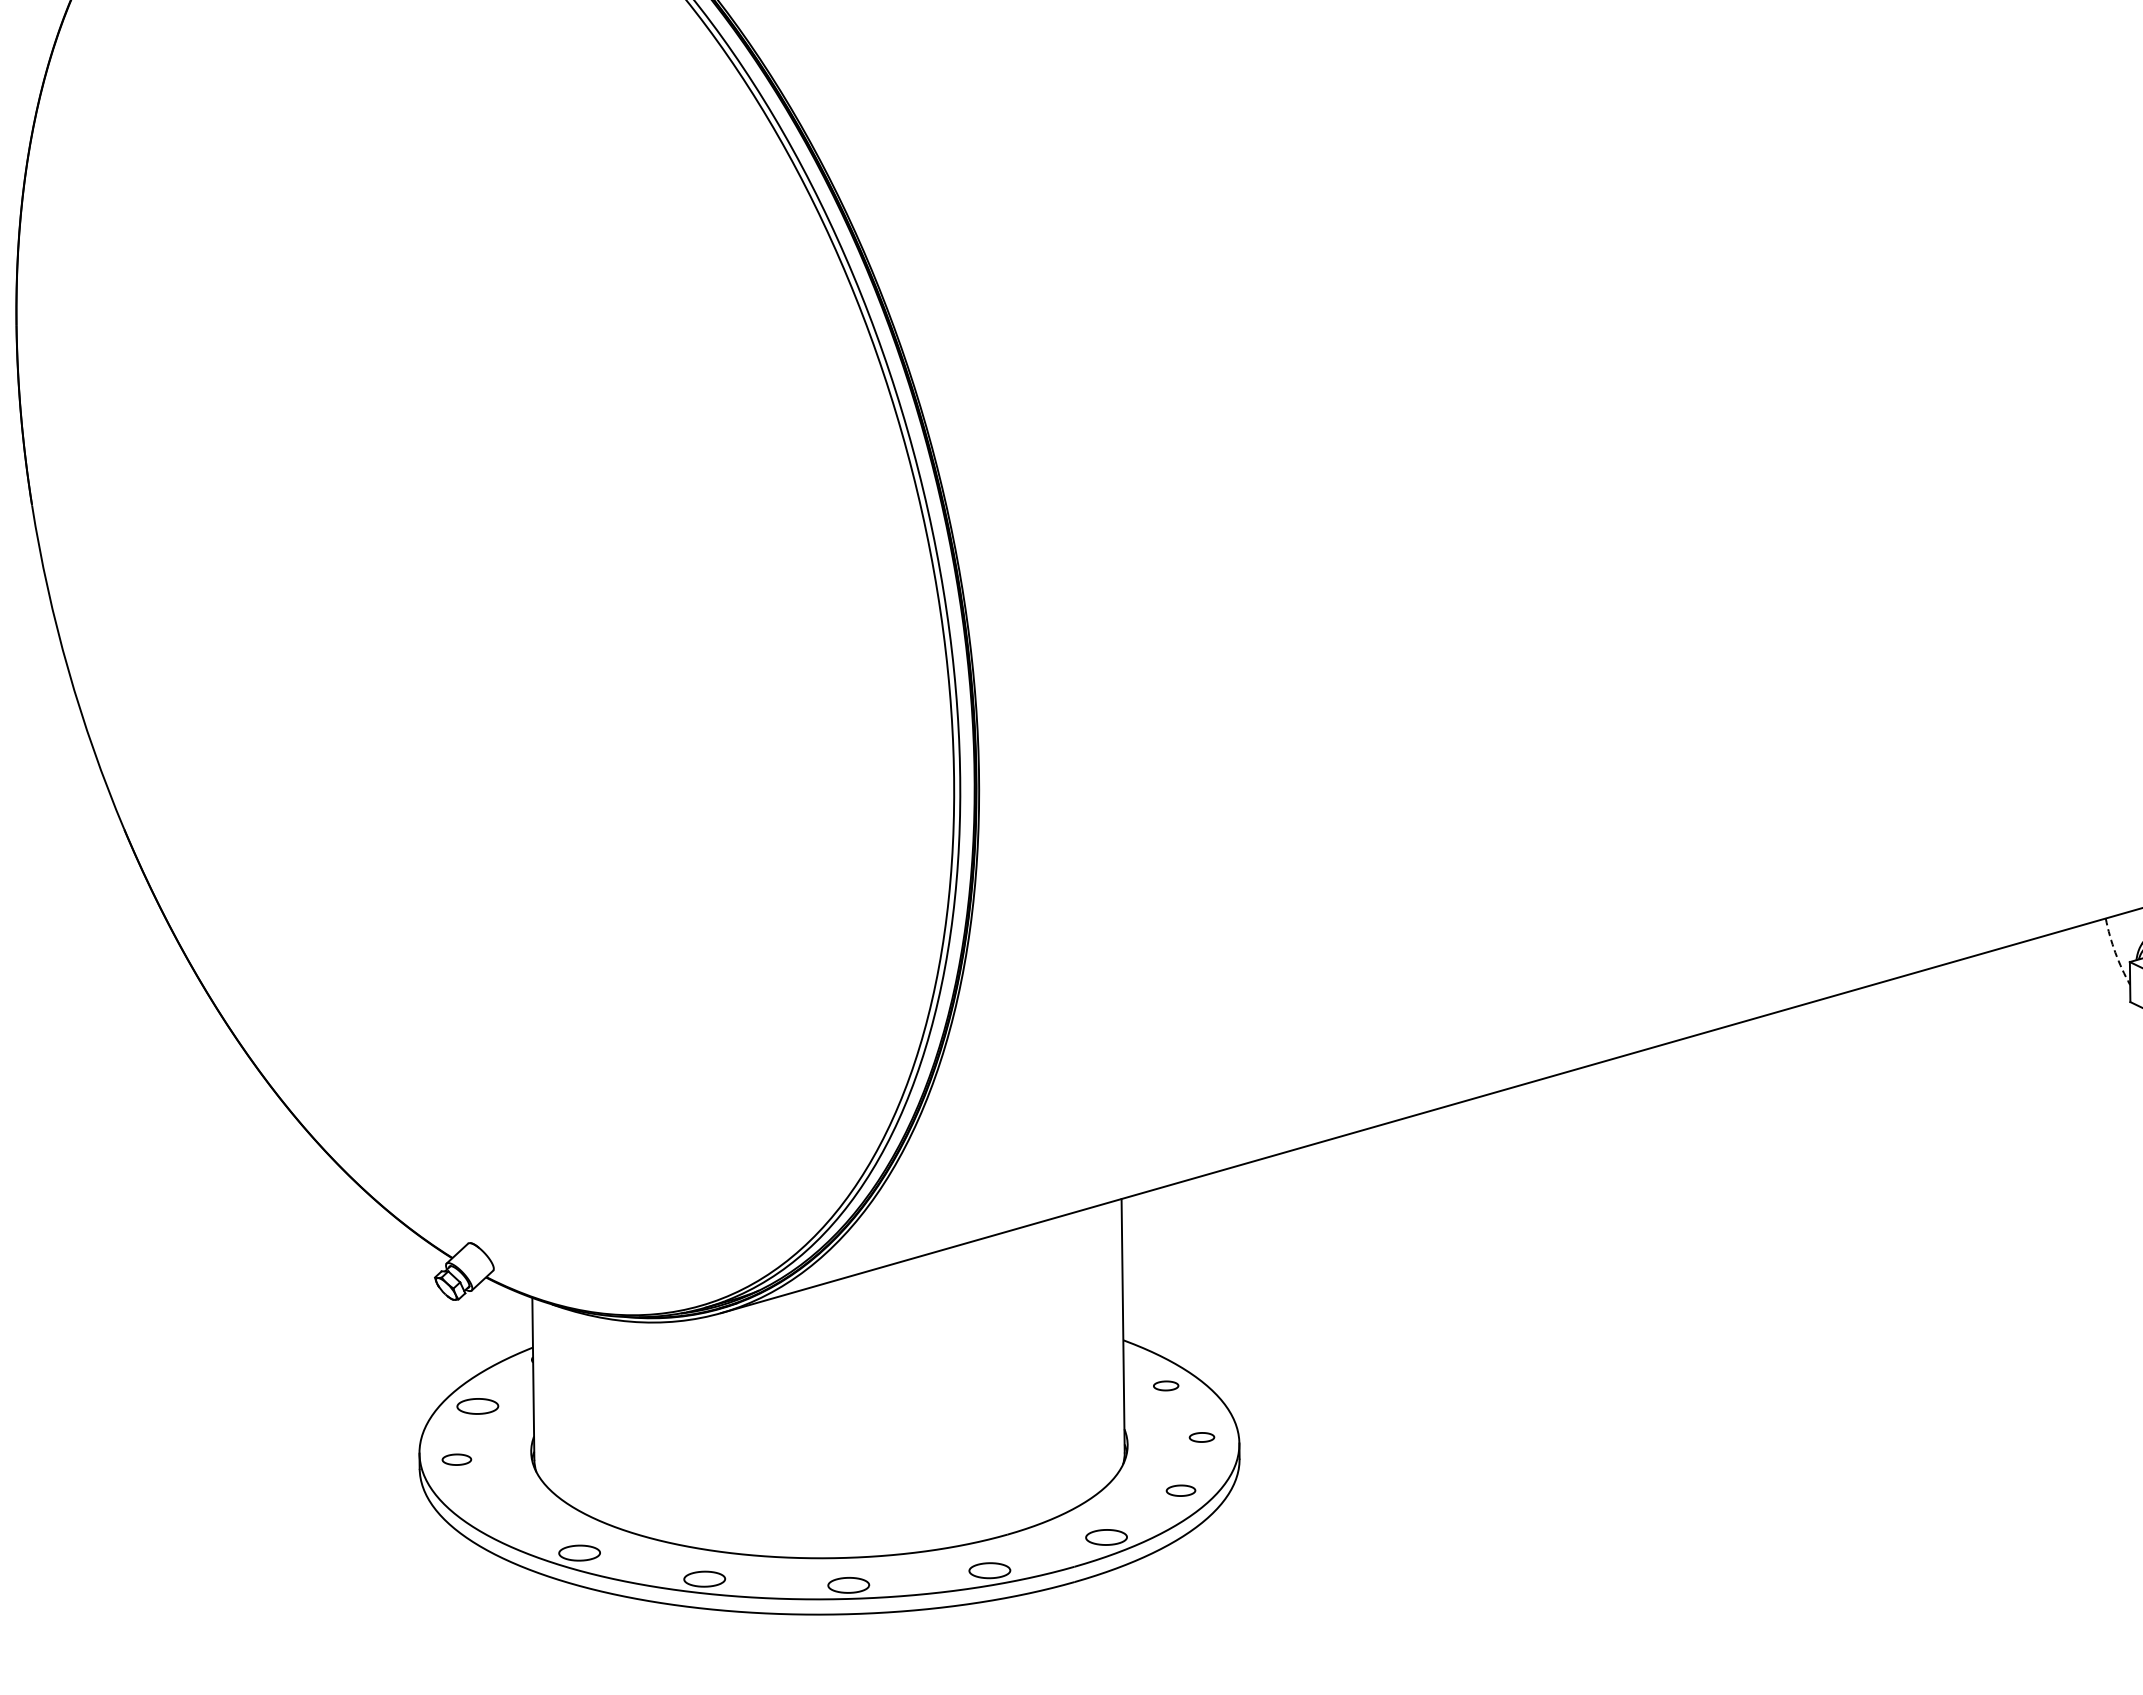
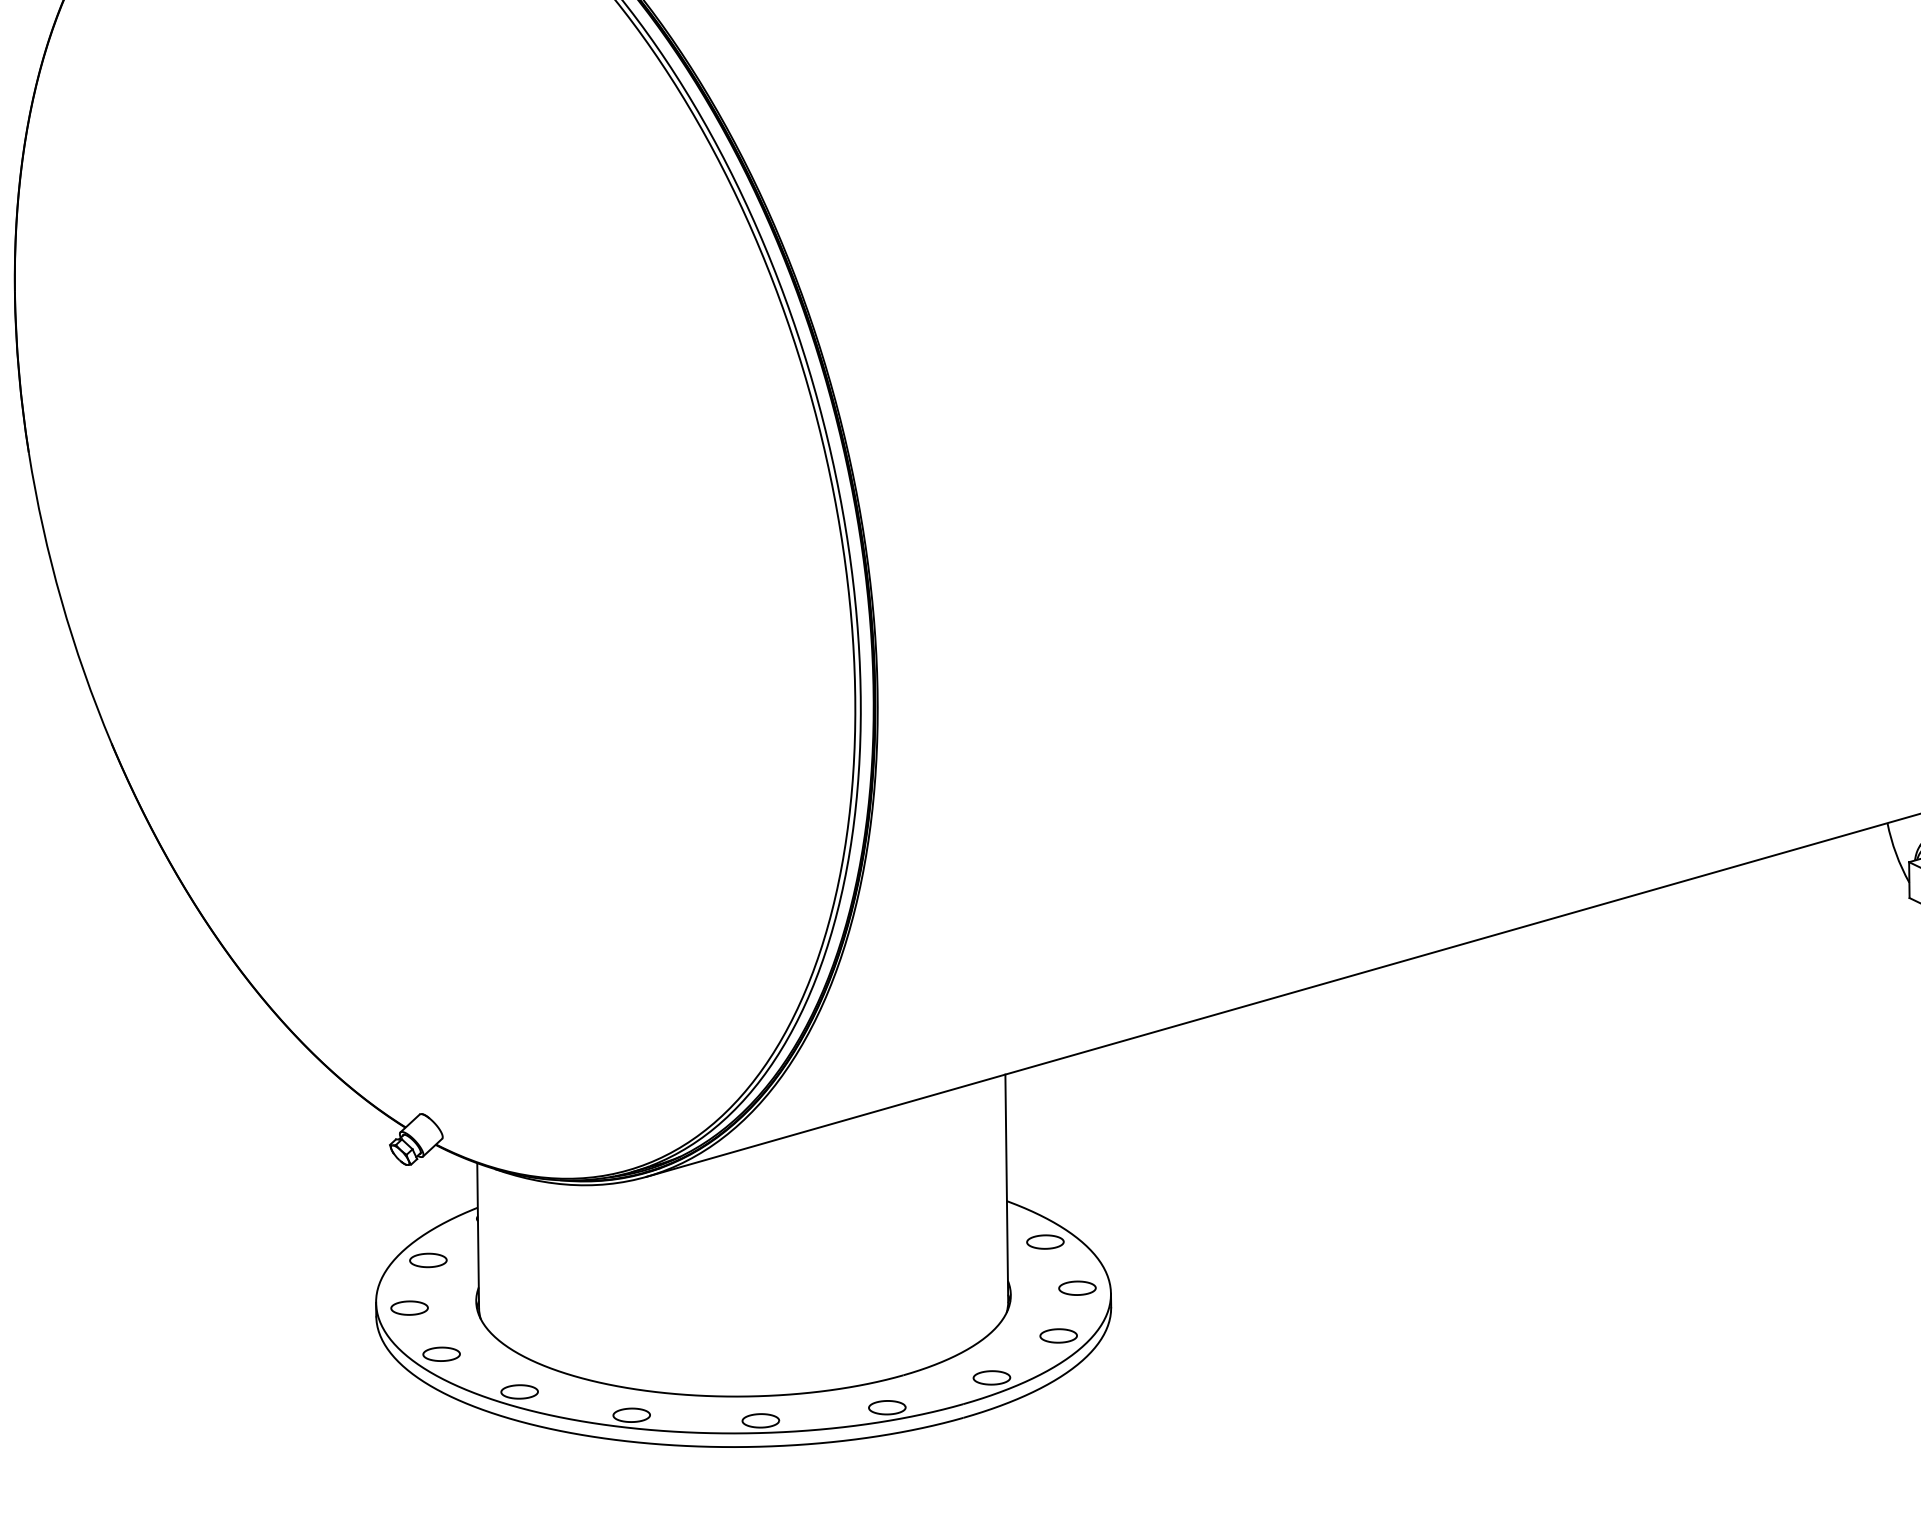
arc: (2115, 952) -> (1896, 853), dashed -> solid
part: (1165, 1385) -> (1044, 1241), size x1.67
part: (1201, 1437) -> (1077, 1288), size x1.67
part: (456, 1459) -> (409, 1308), size x1.43
part: (1180, 1490) -> (1058, 1335), size x1.43
part: (492, 1510) -> (441, 1353), added

